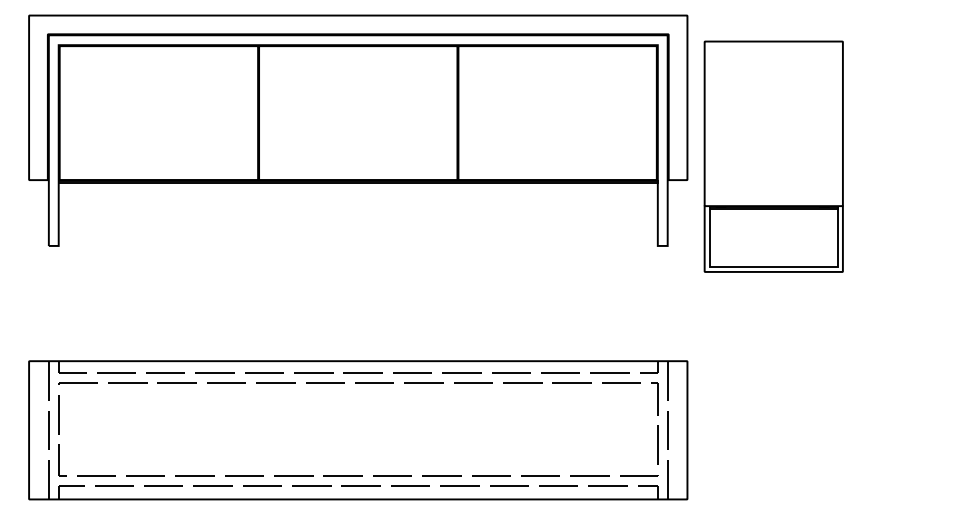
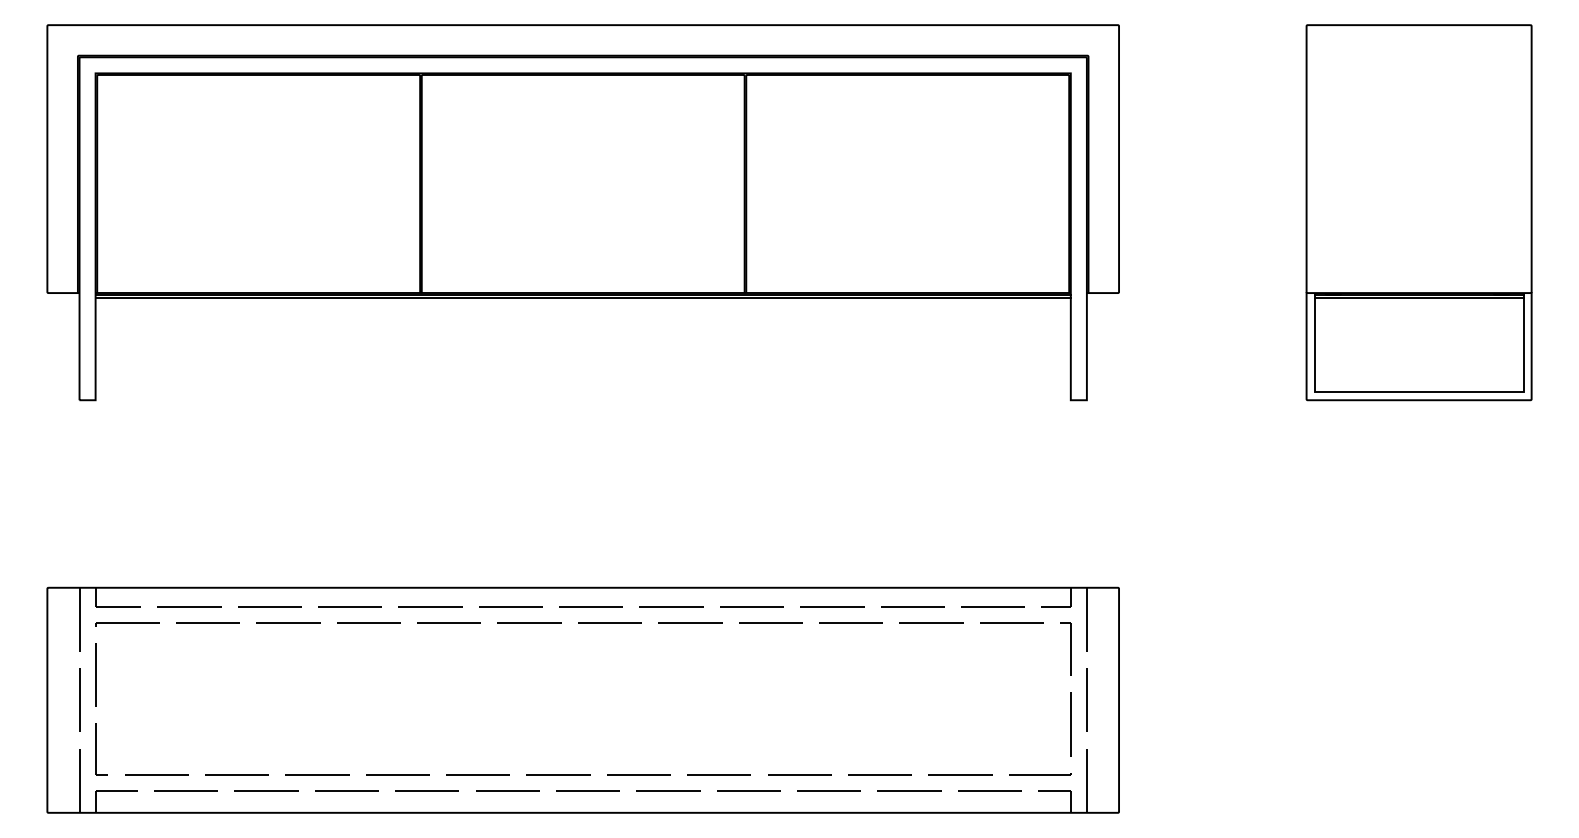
part: (773, 156) -> (1418, 212), moved

